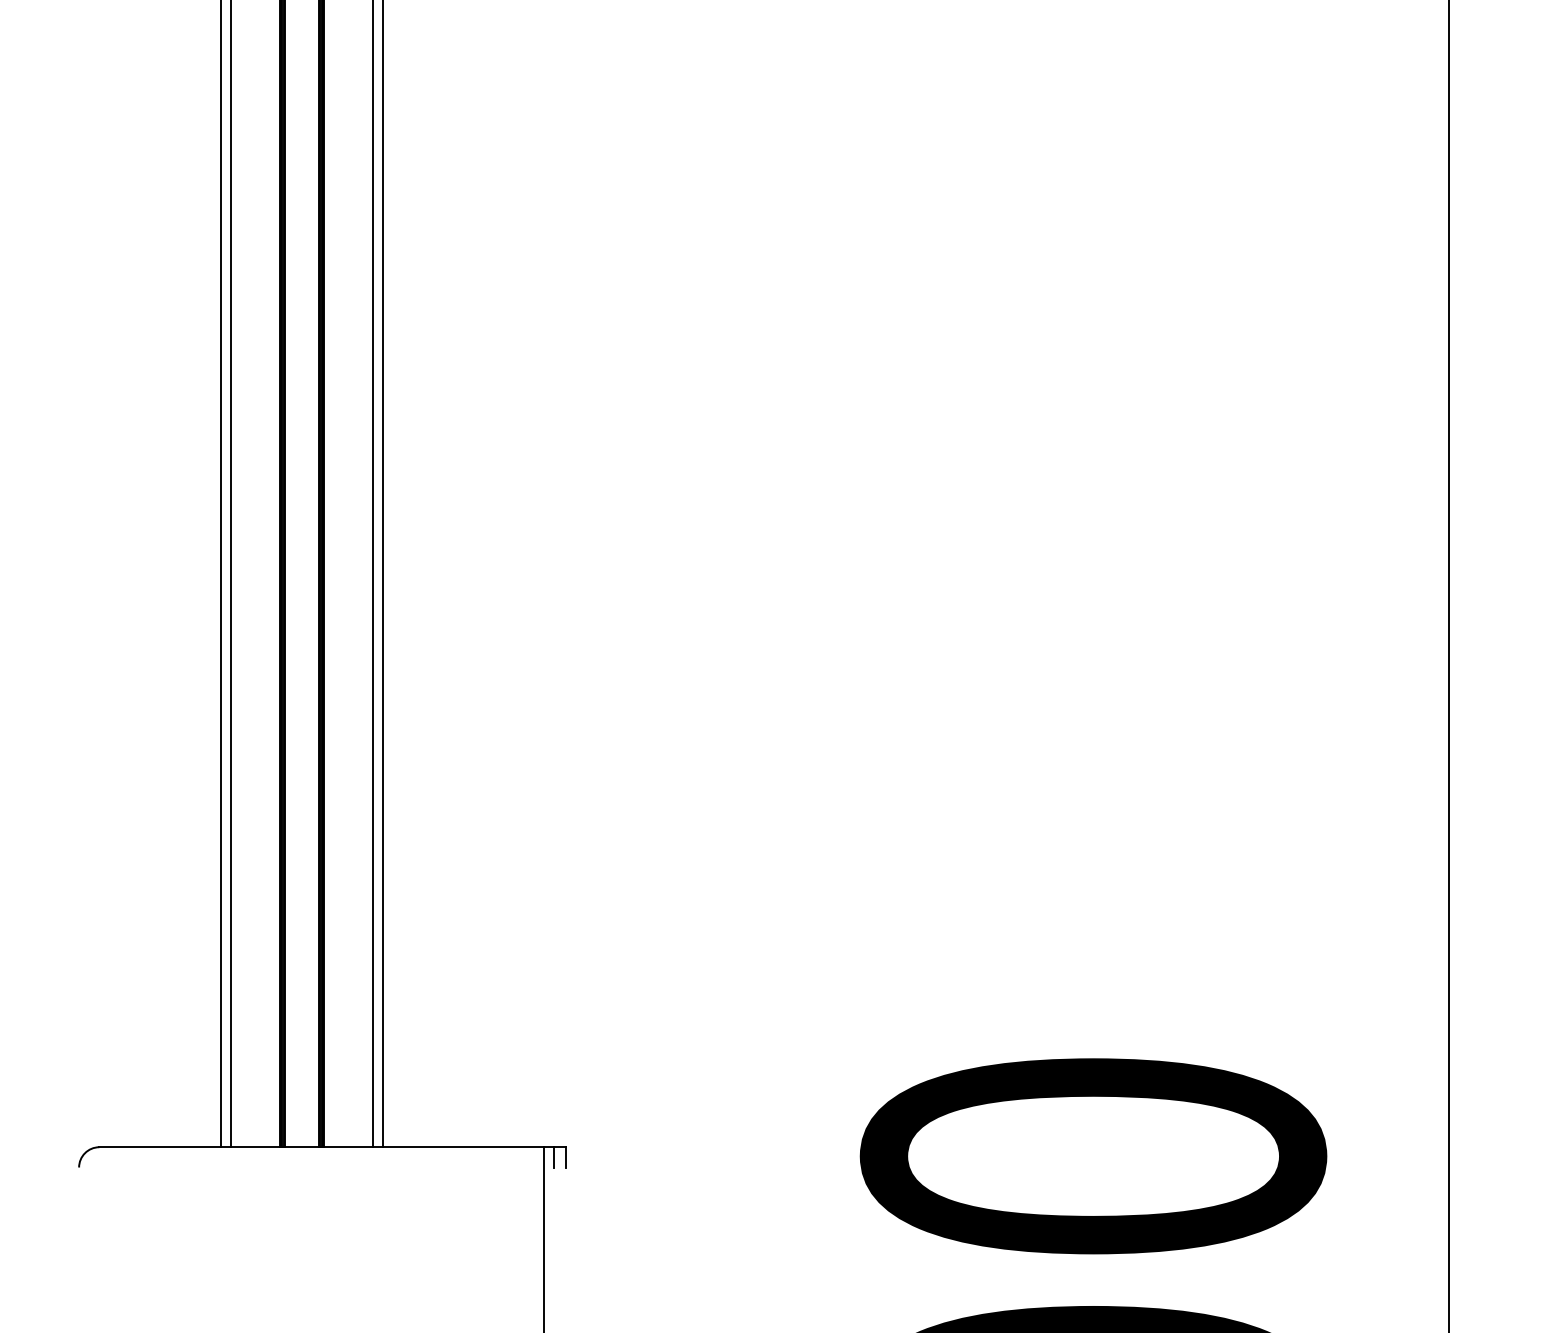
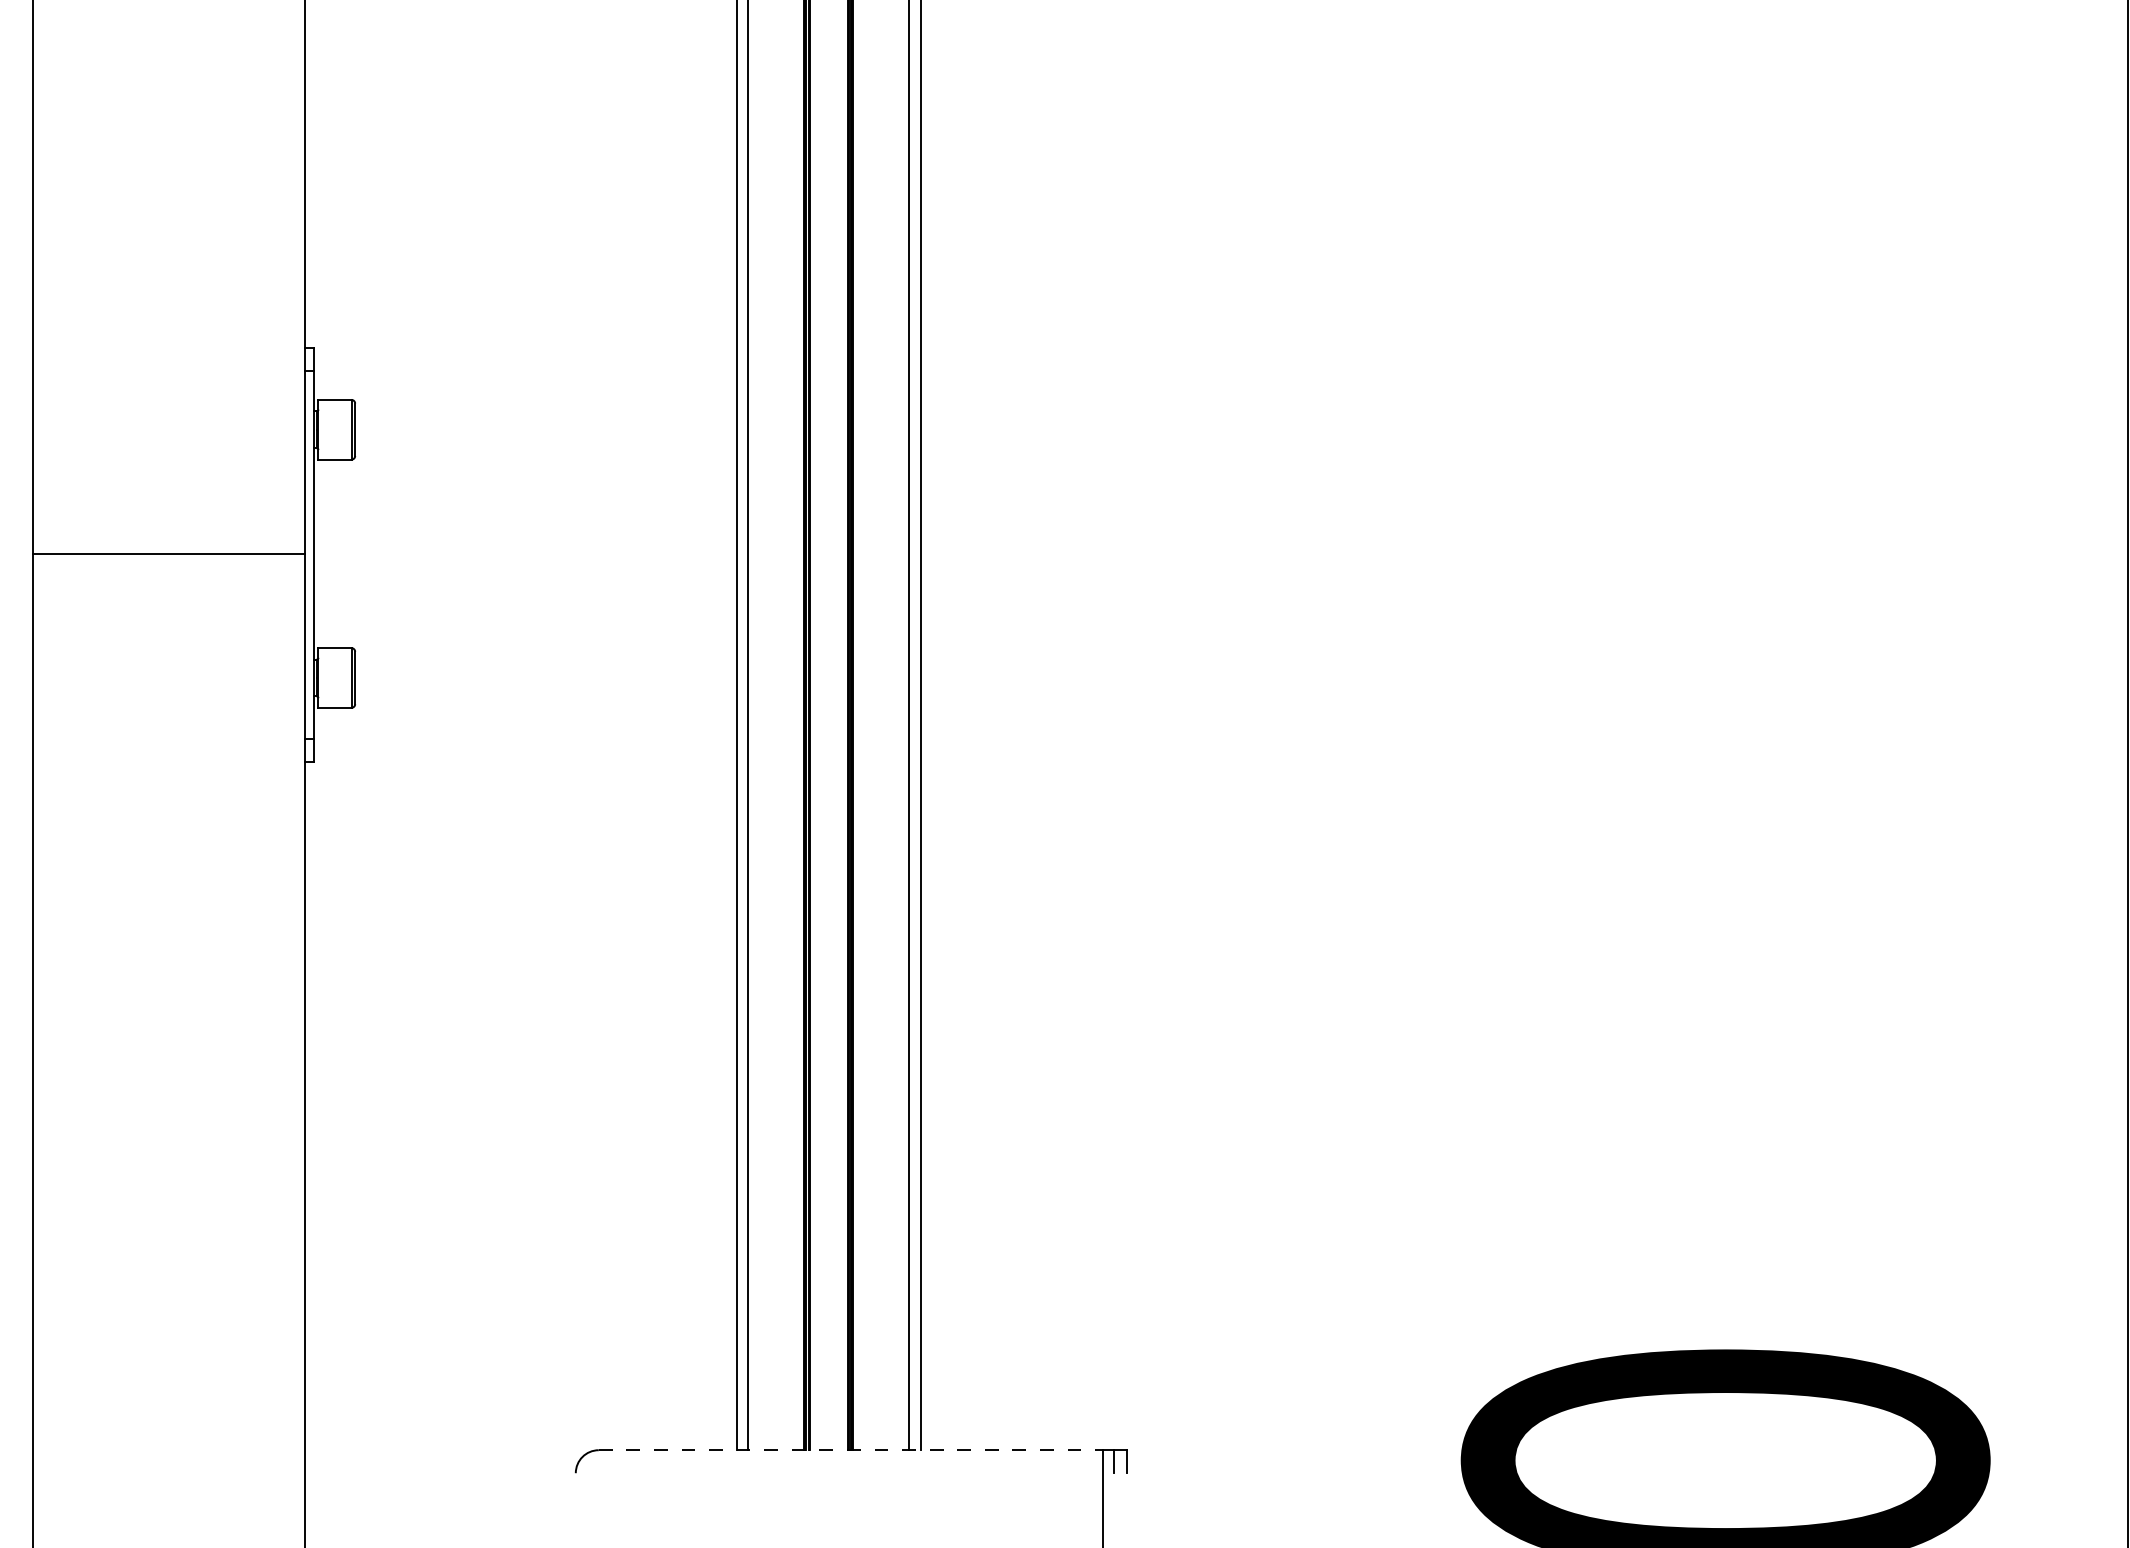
line: (322, 1147) -> (851, 1450), solid -> dashed

